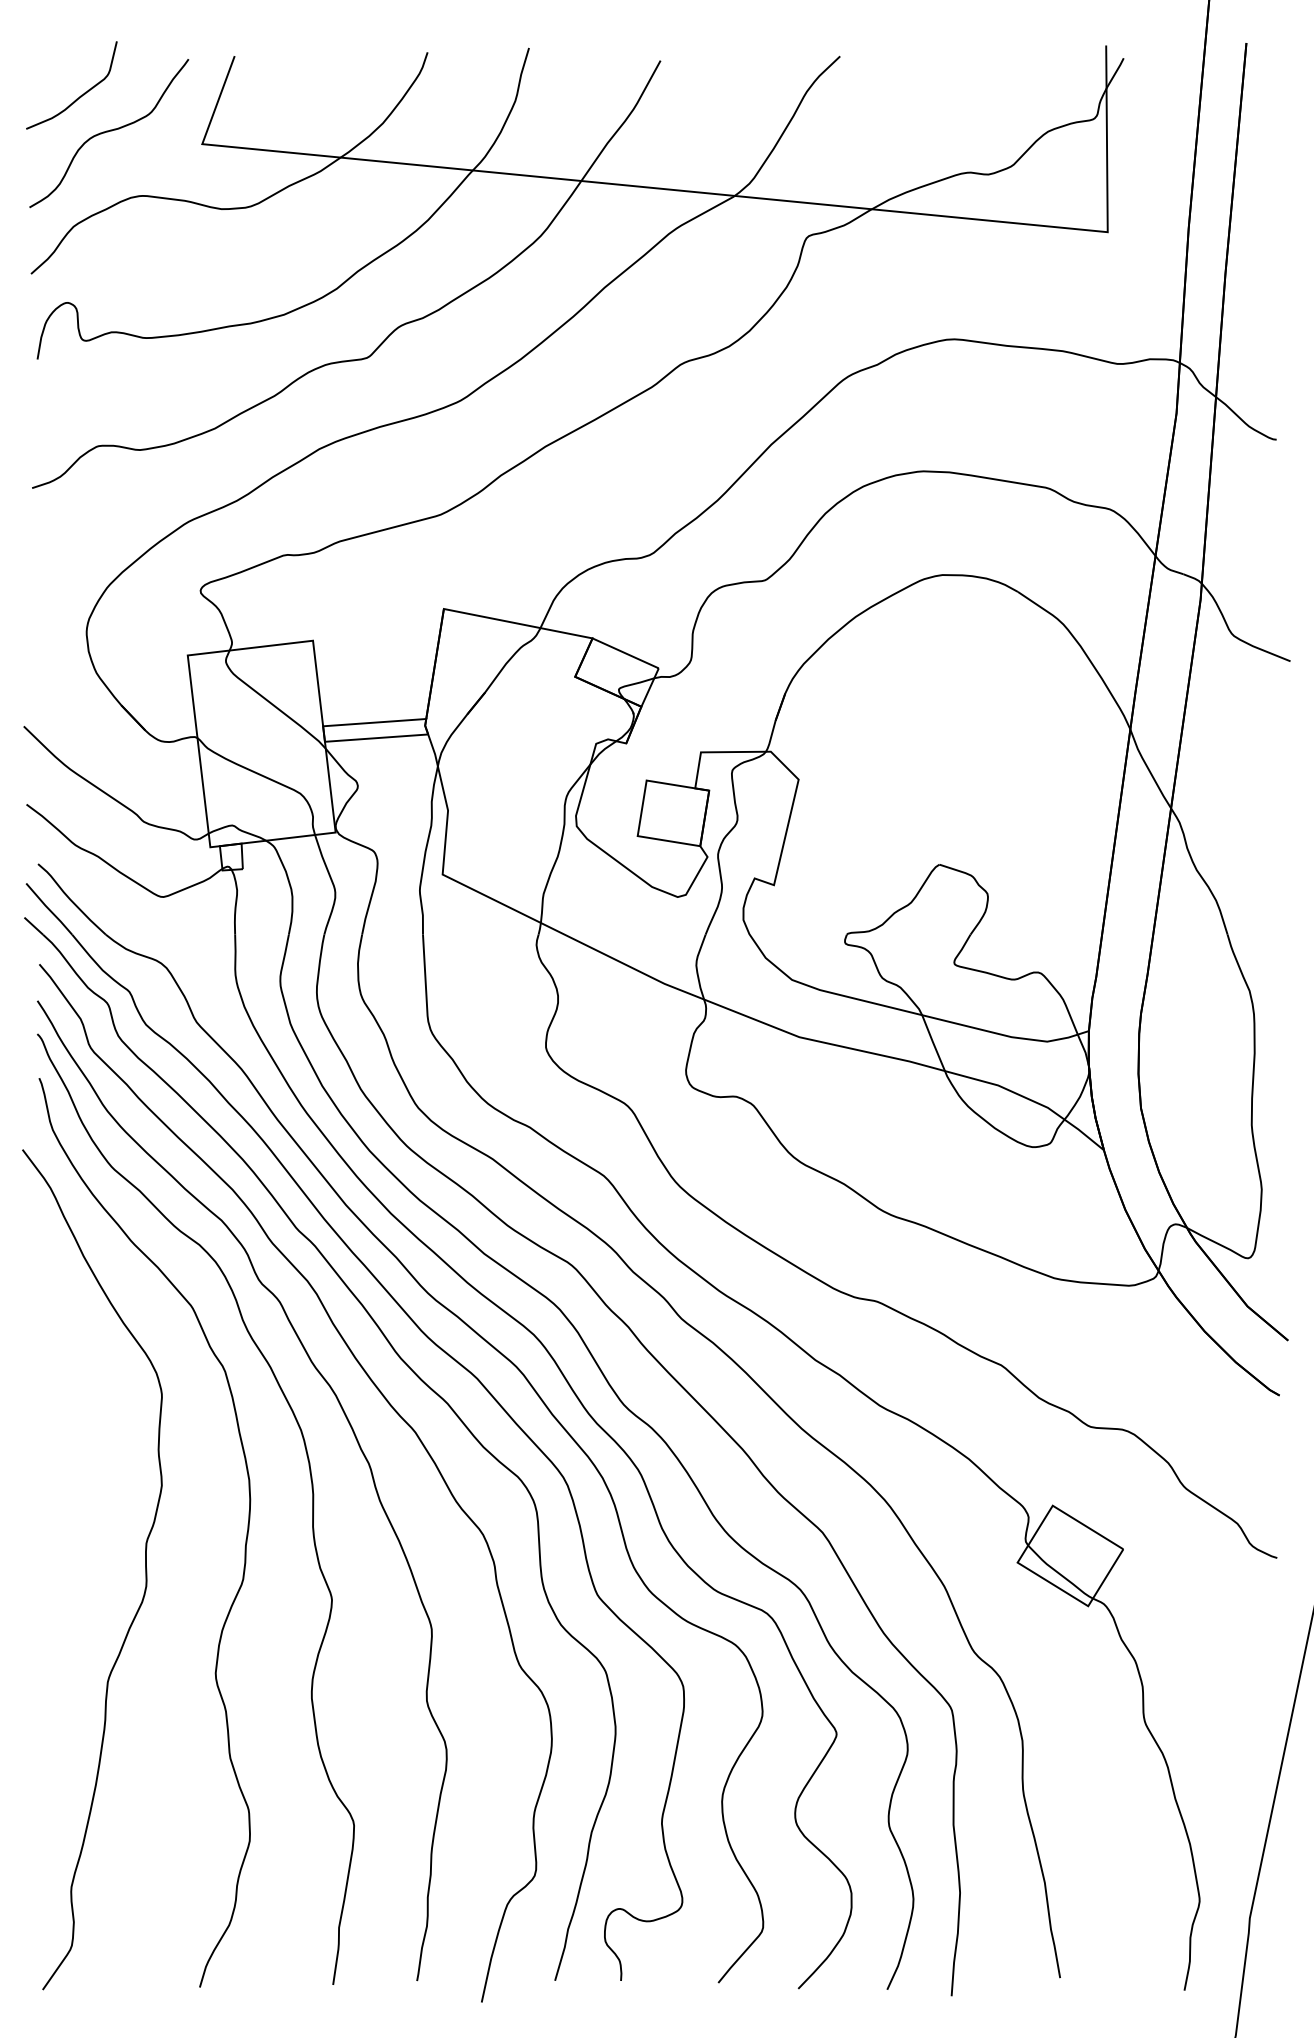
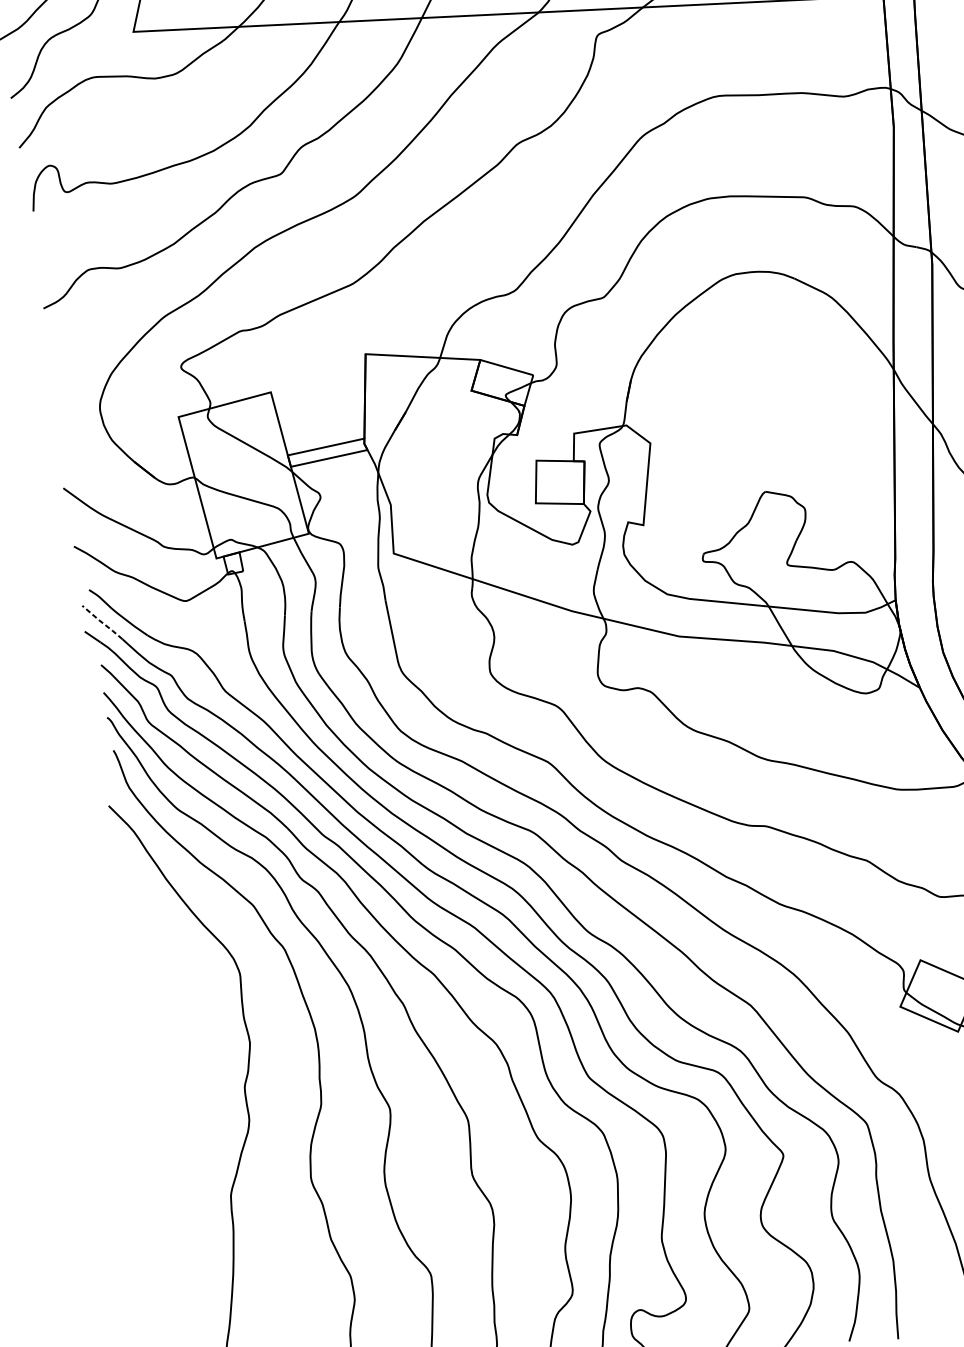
line: (48, 909) -> (101, 622), solid -> dashed

